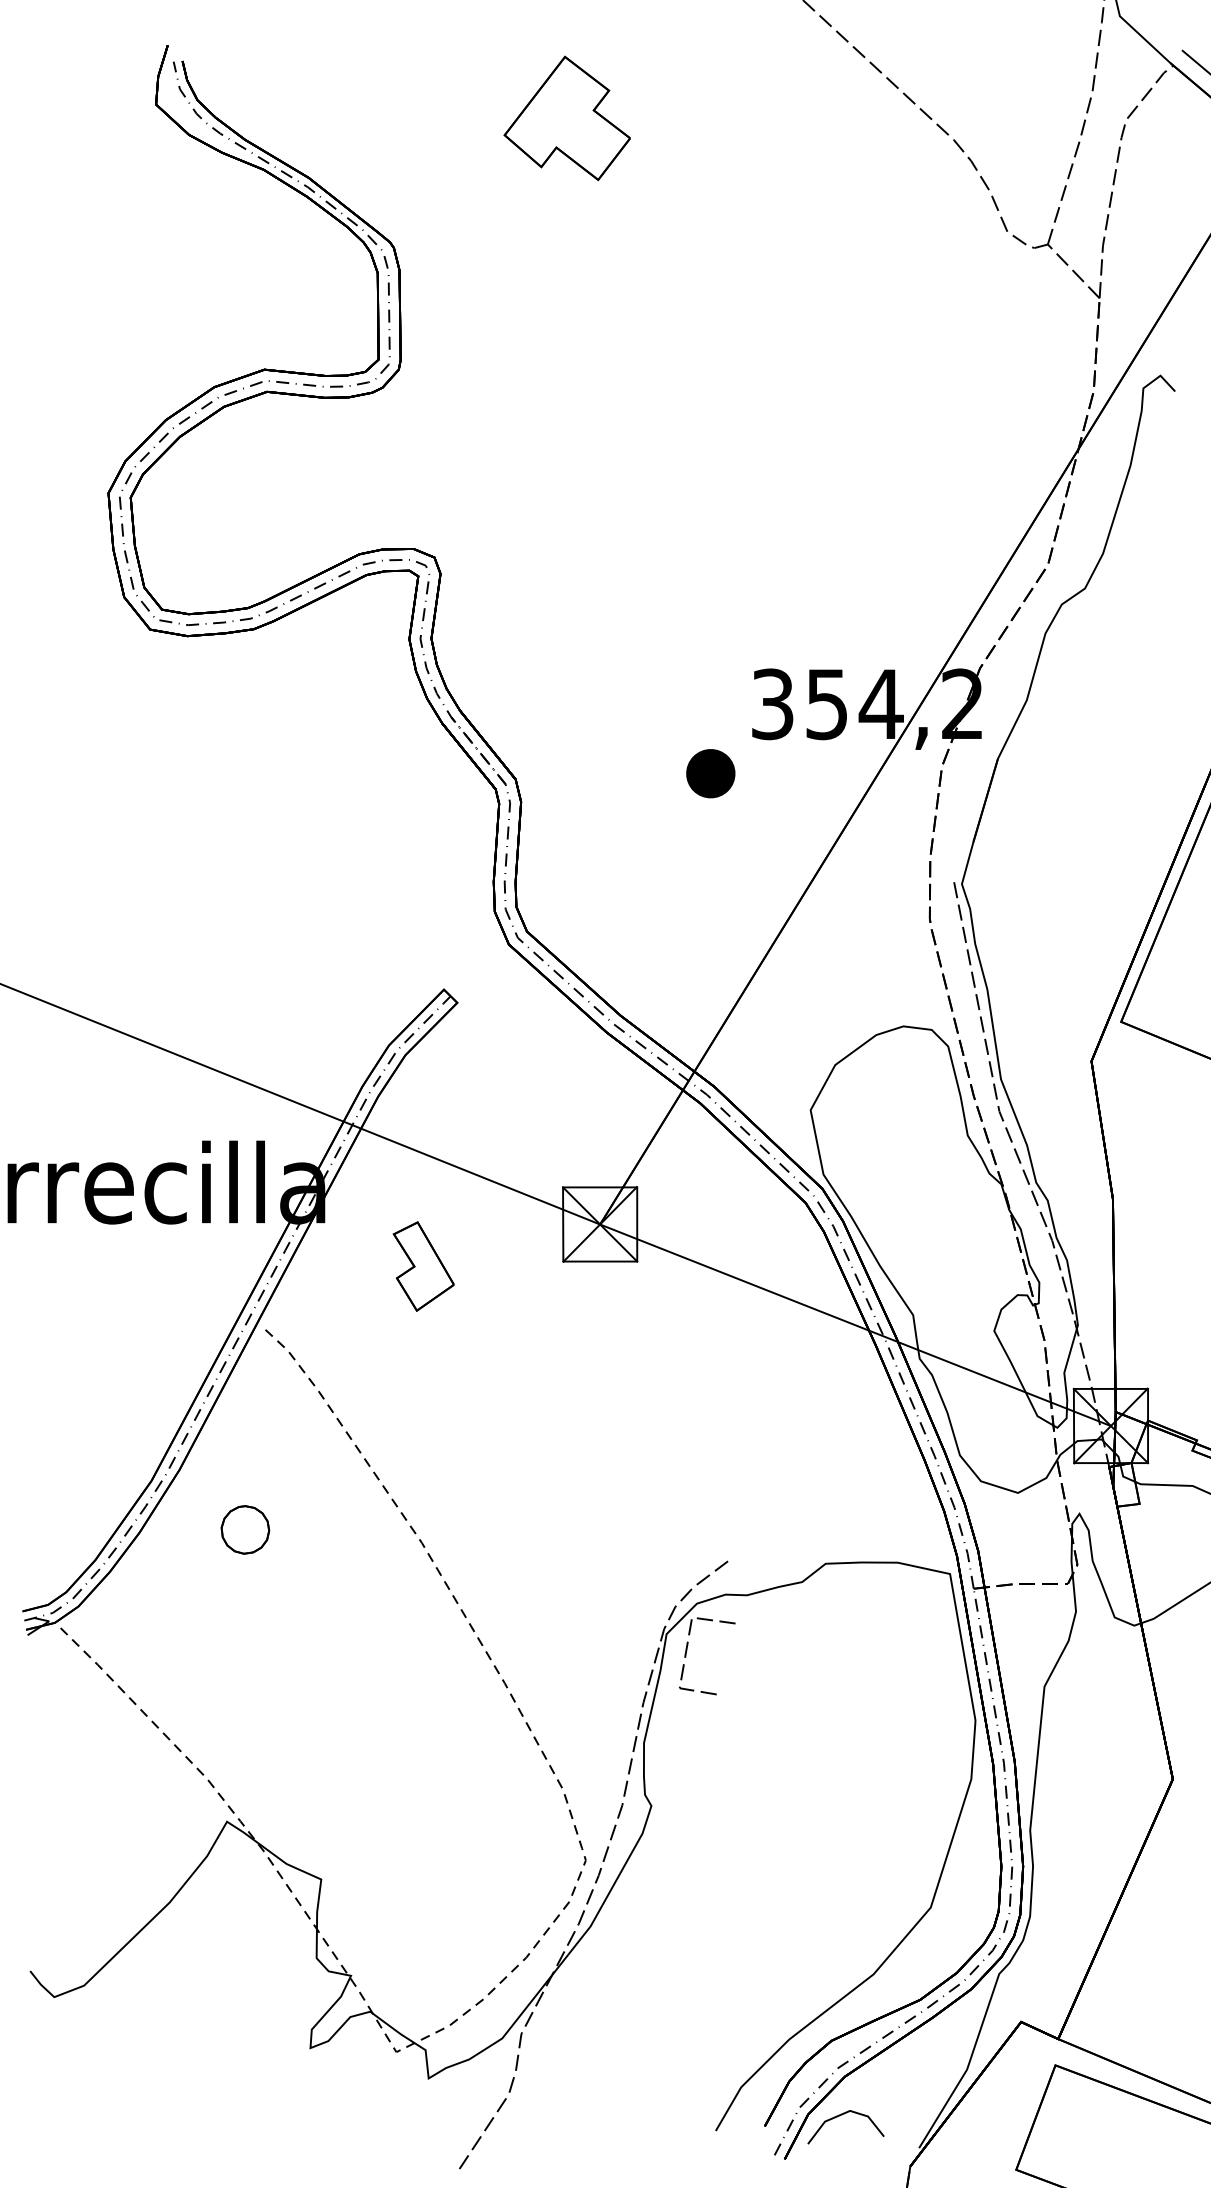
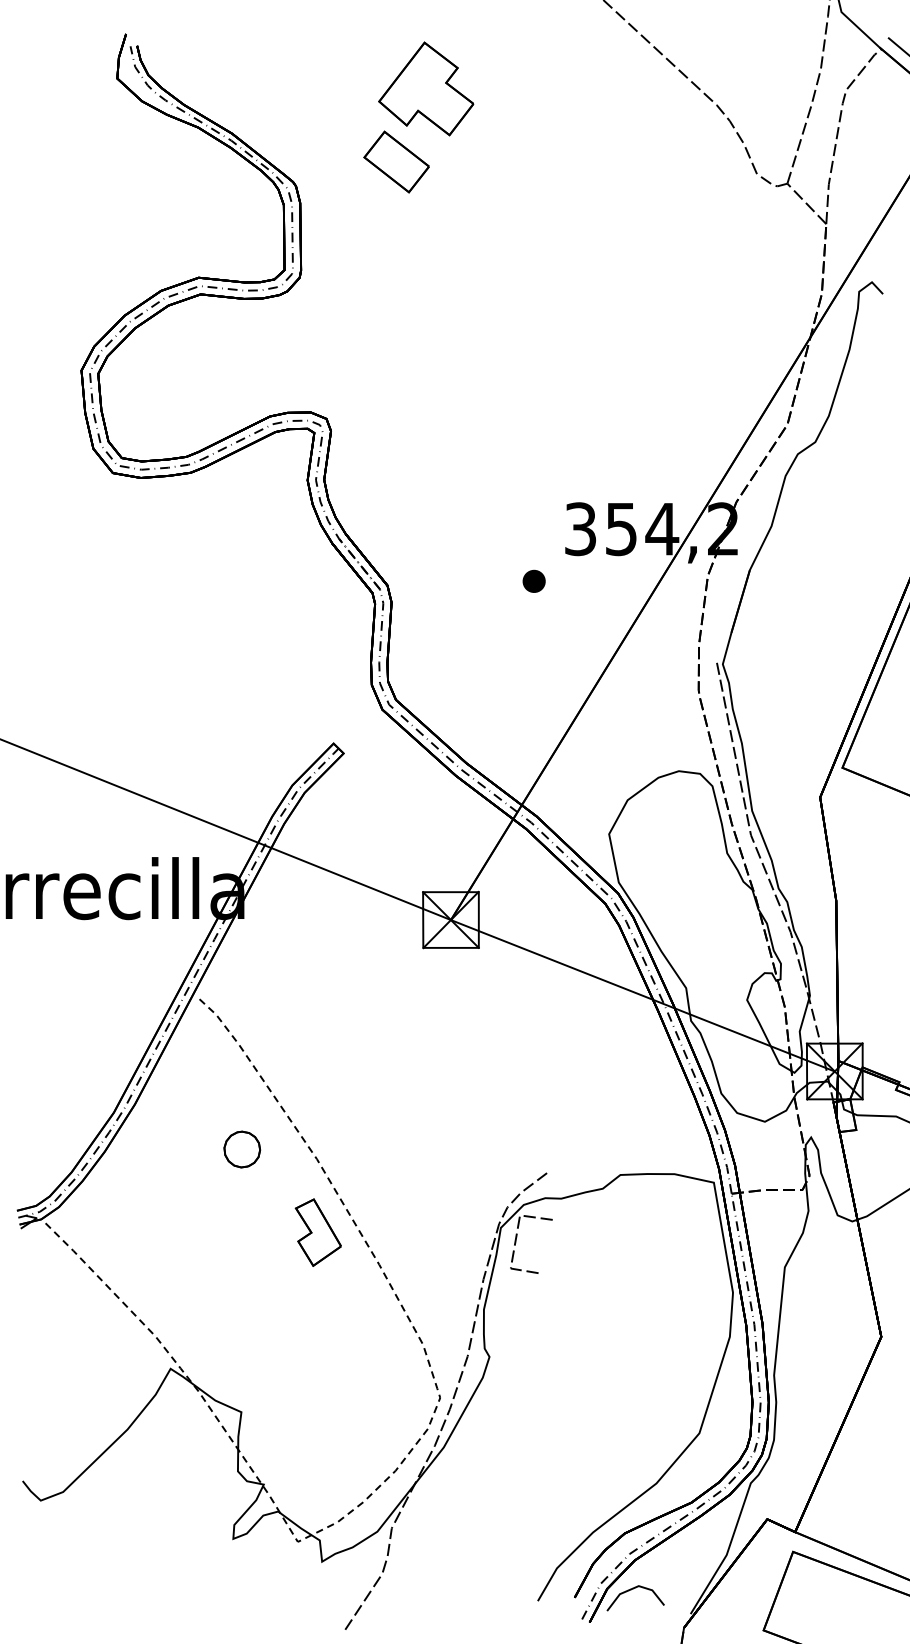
part: (527, 215) -> (396, 161), added
part: (710, 773) -> (533, 581), size x0.62
part: (423, 1266) -> (318, 1232), moved
part: (245, 1529) -> (242, 1149), moved

